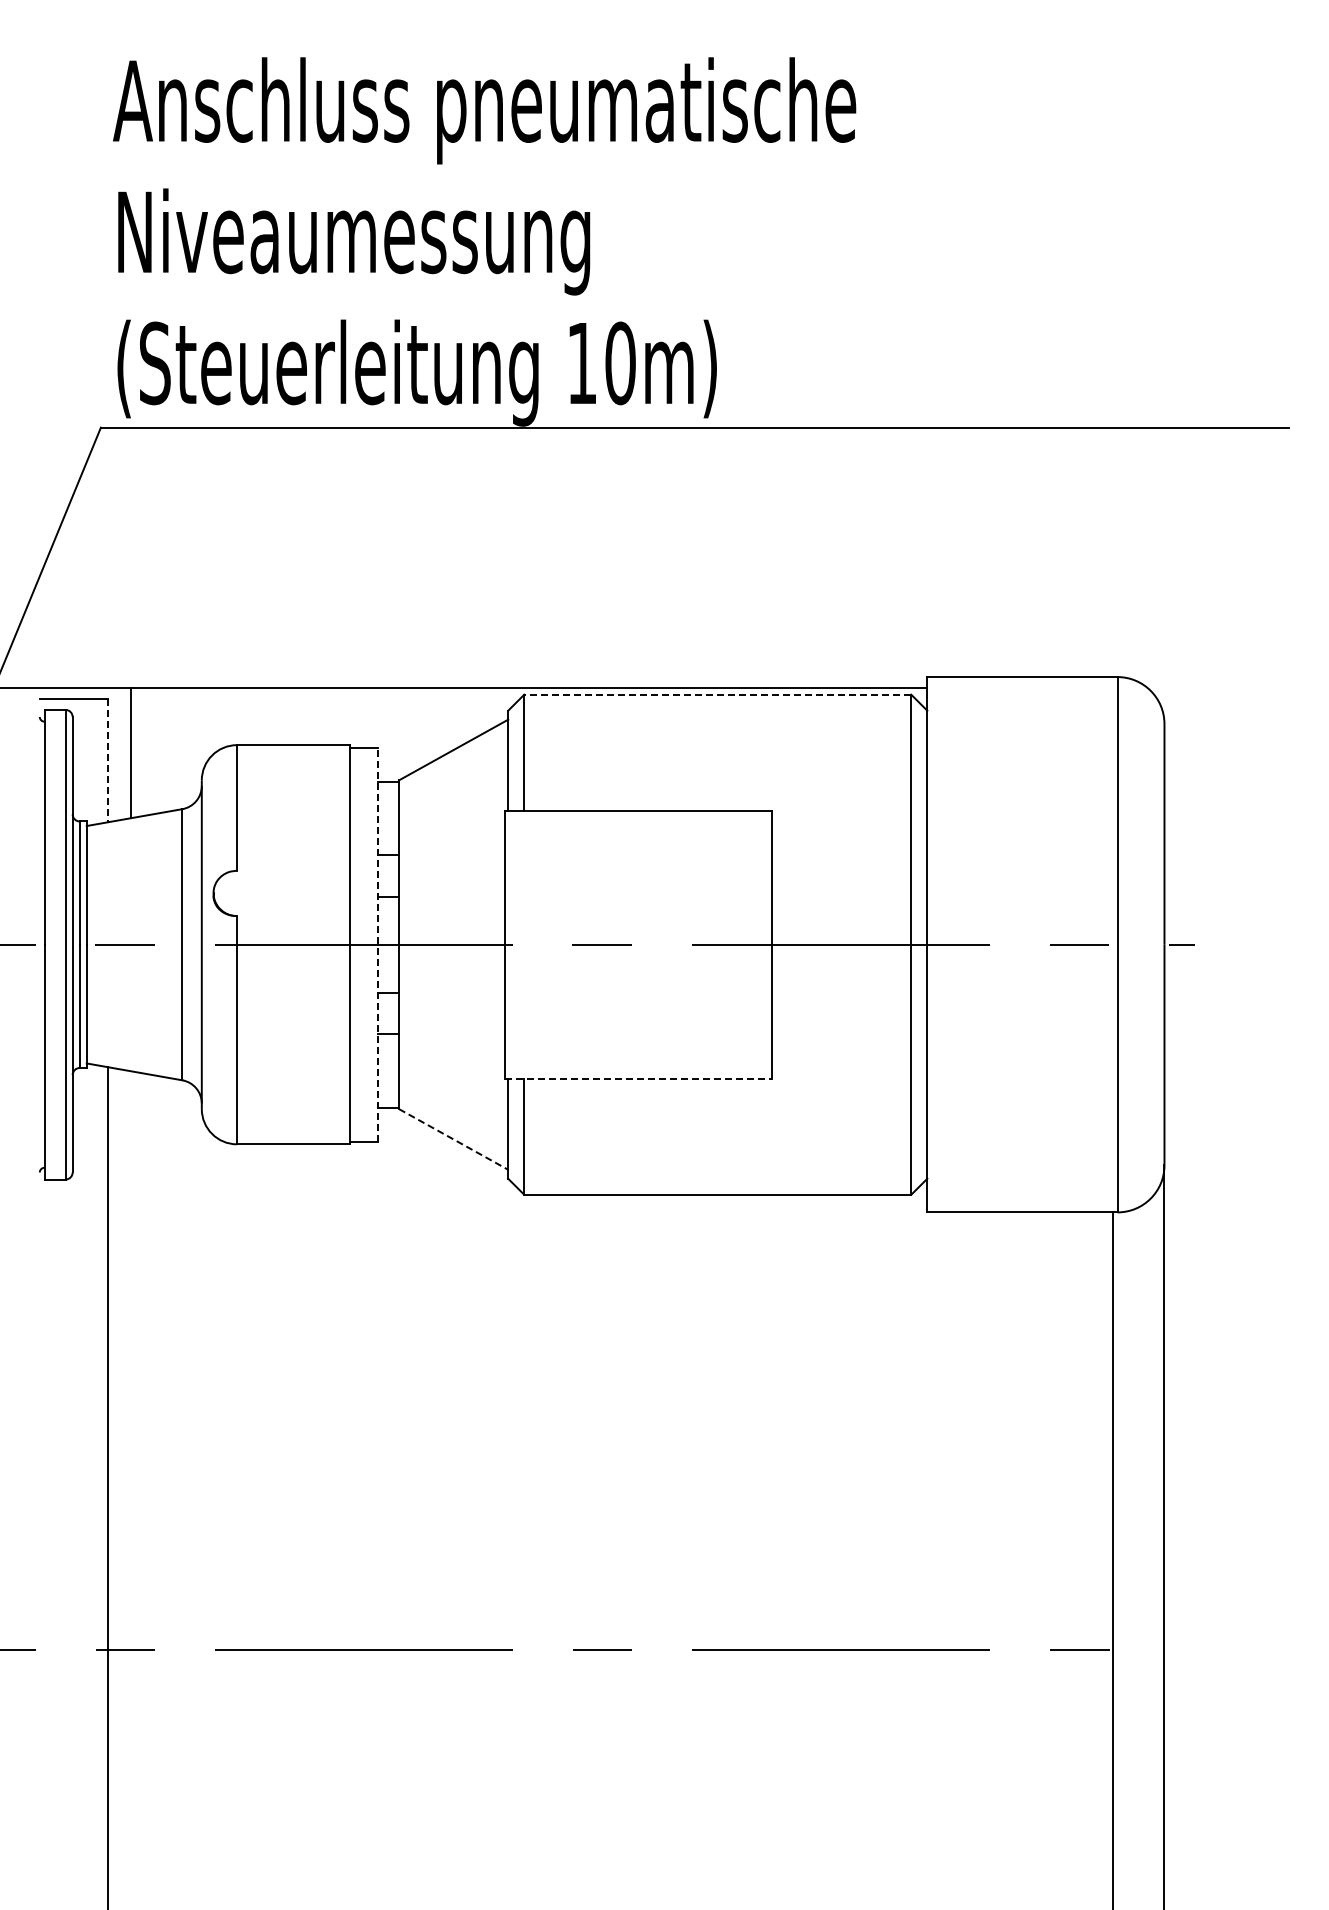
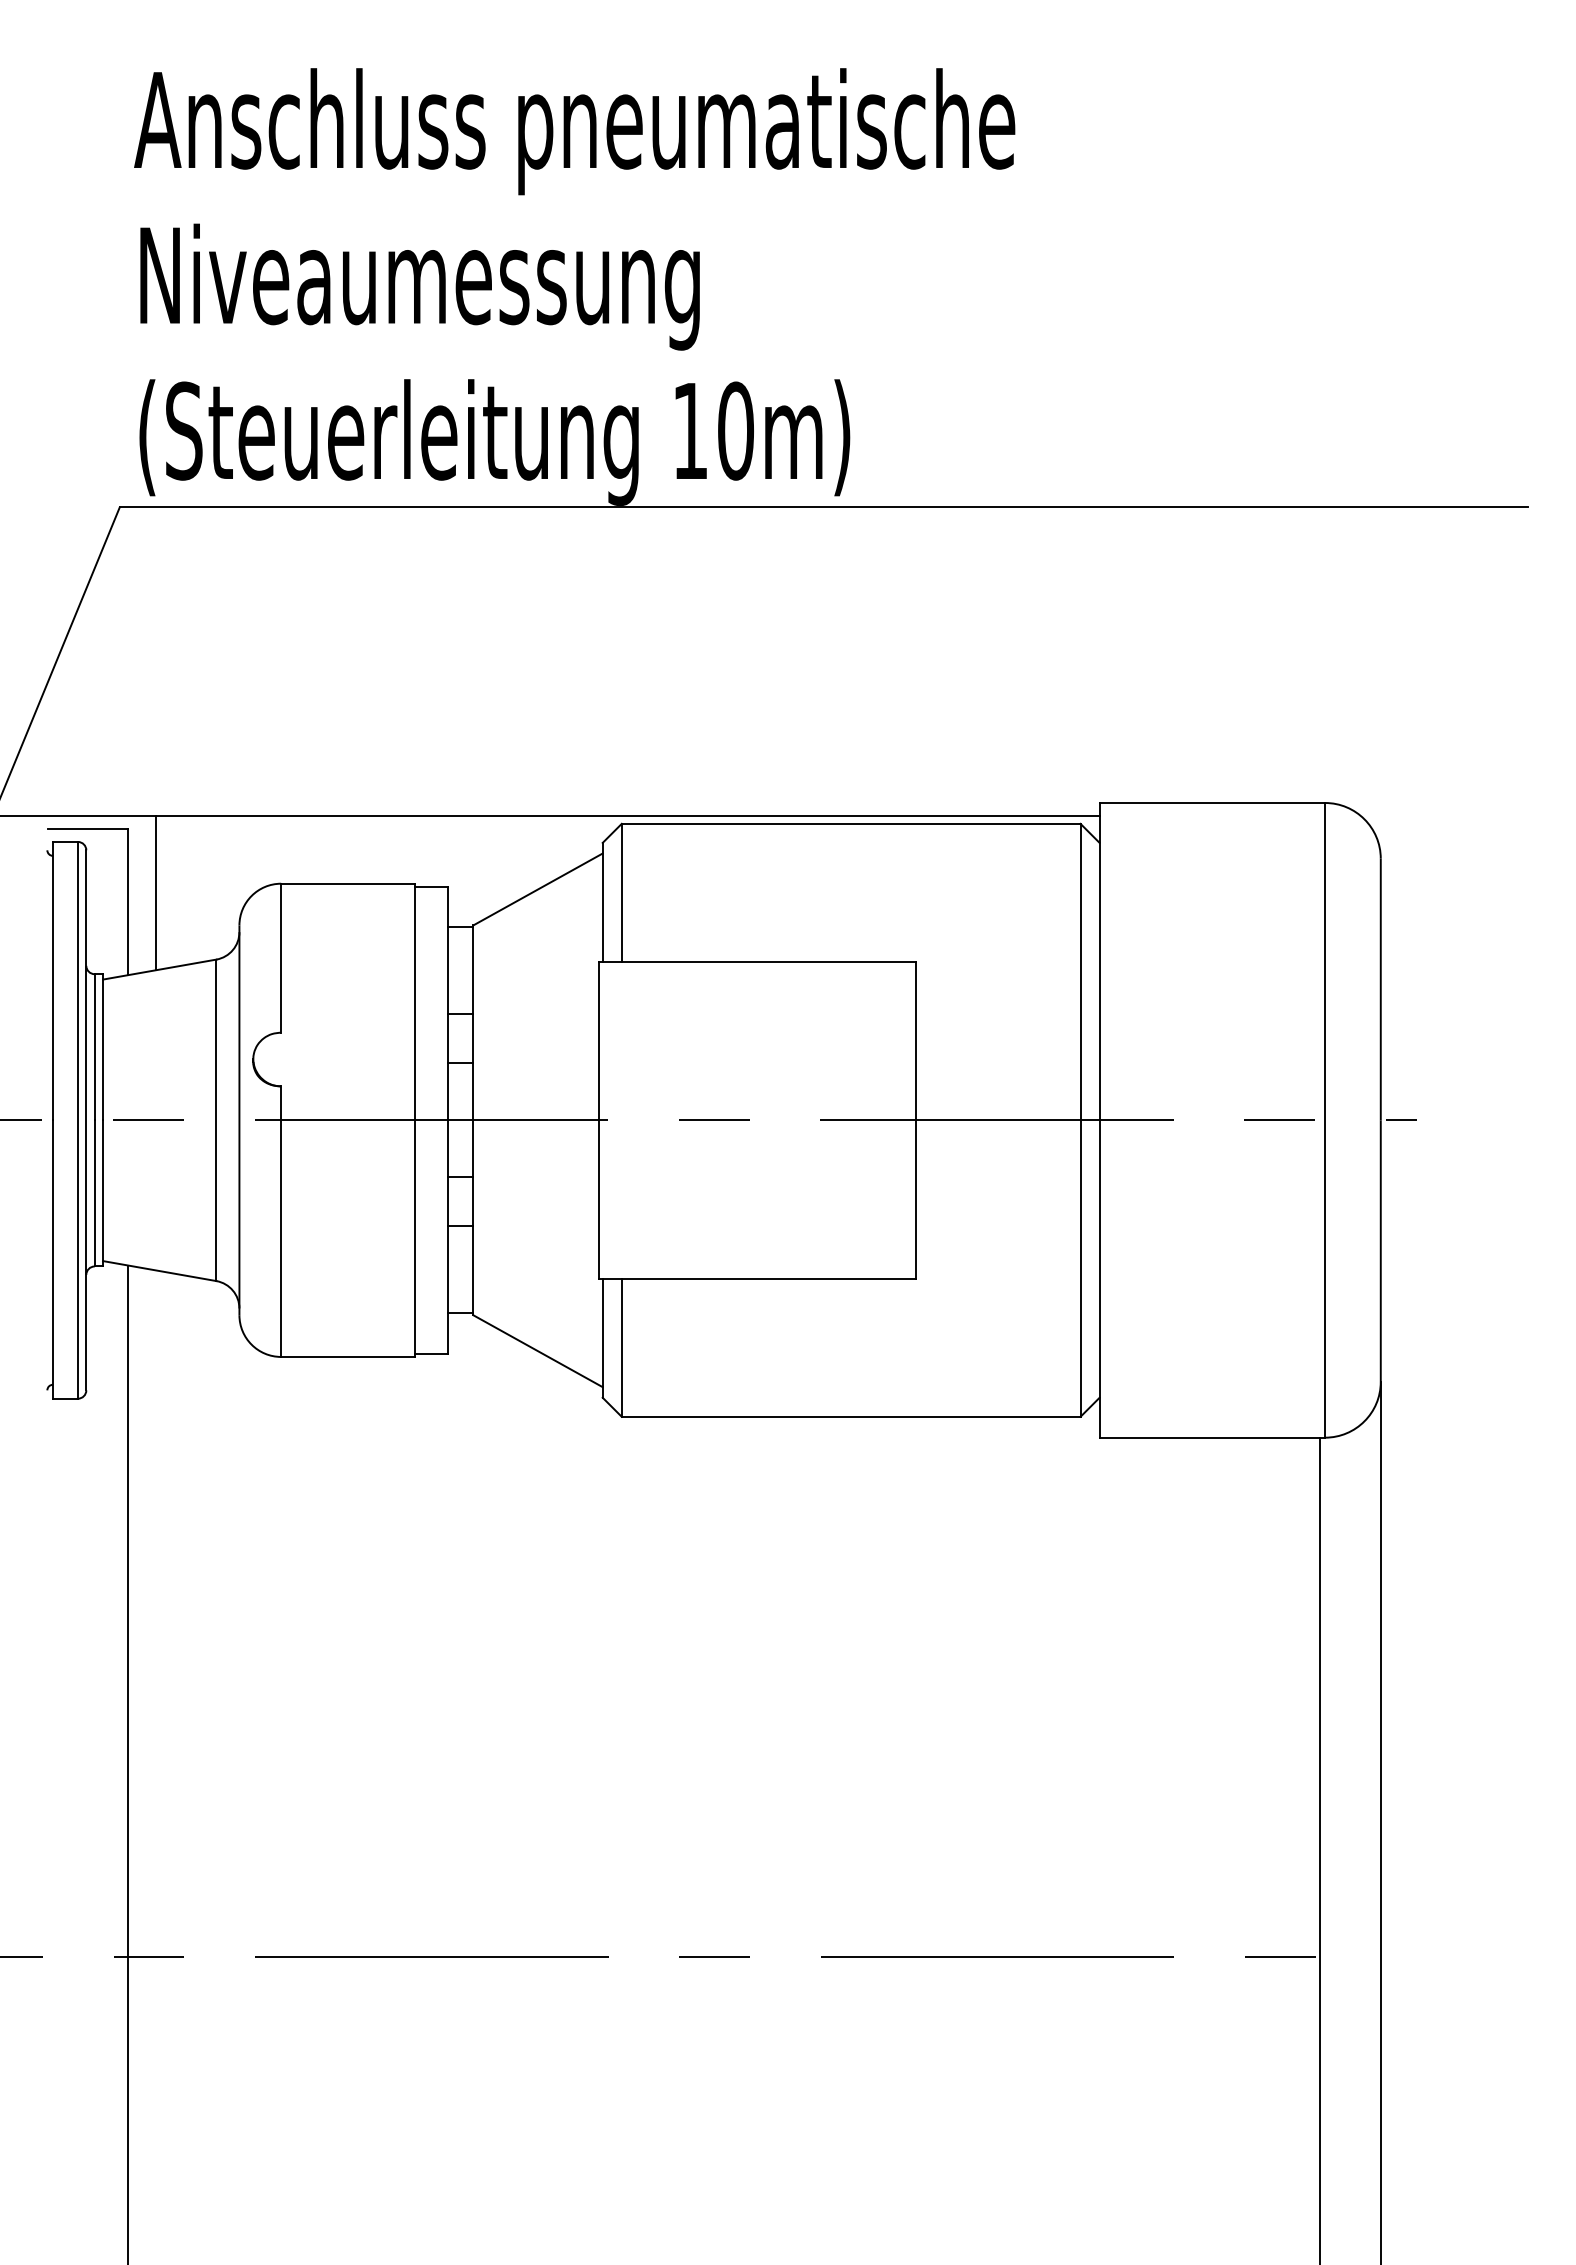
line: (717, 694) -> (850, 823), dashed -> solid
line: (107, 761) -> (127, 903), dashed -> solid
line: (377, 944) -> (447, 1120), dashed -> solid
line: (638, 1078) -> (757, 1278), dashed -> solid
line: (454, 1139) -> (539, 1351), dashed -> solid

